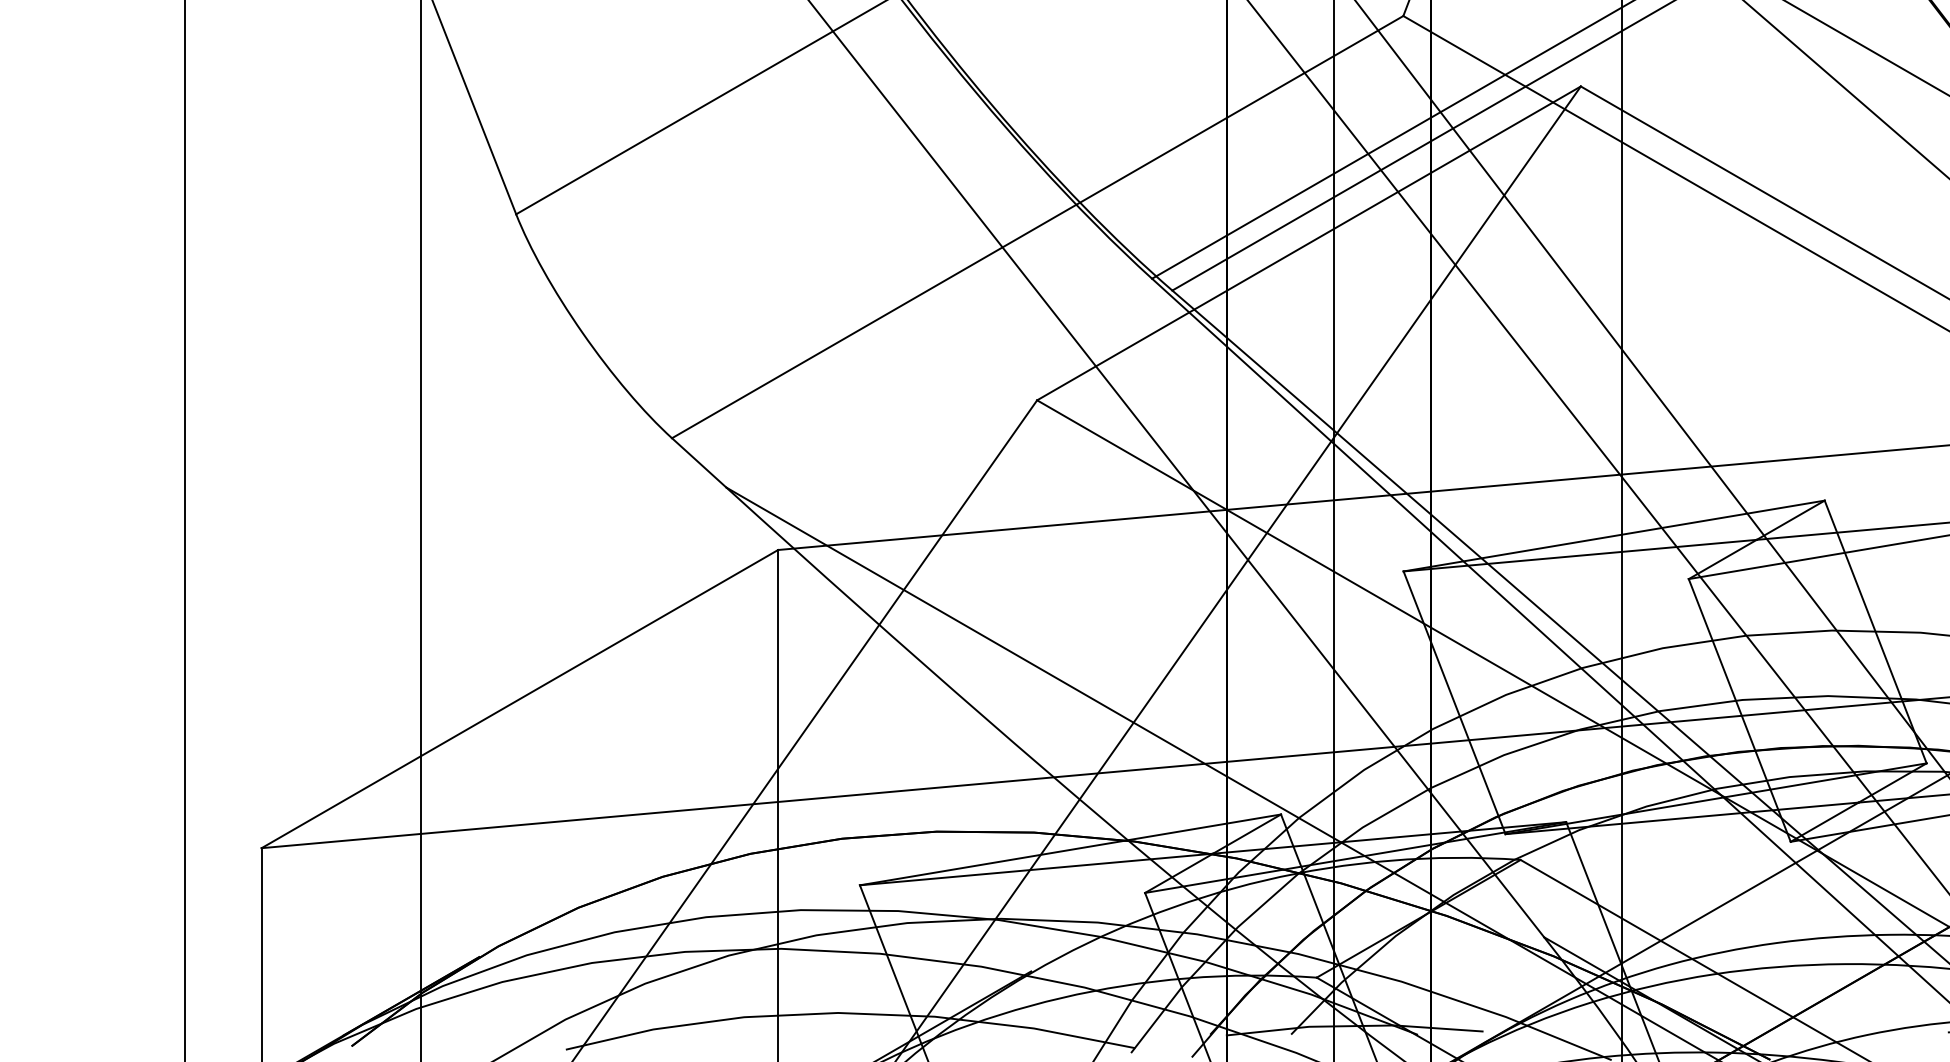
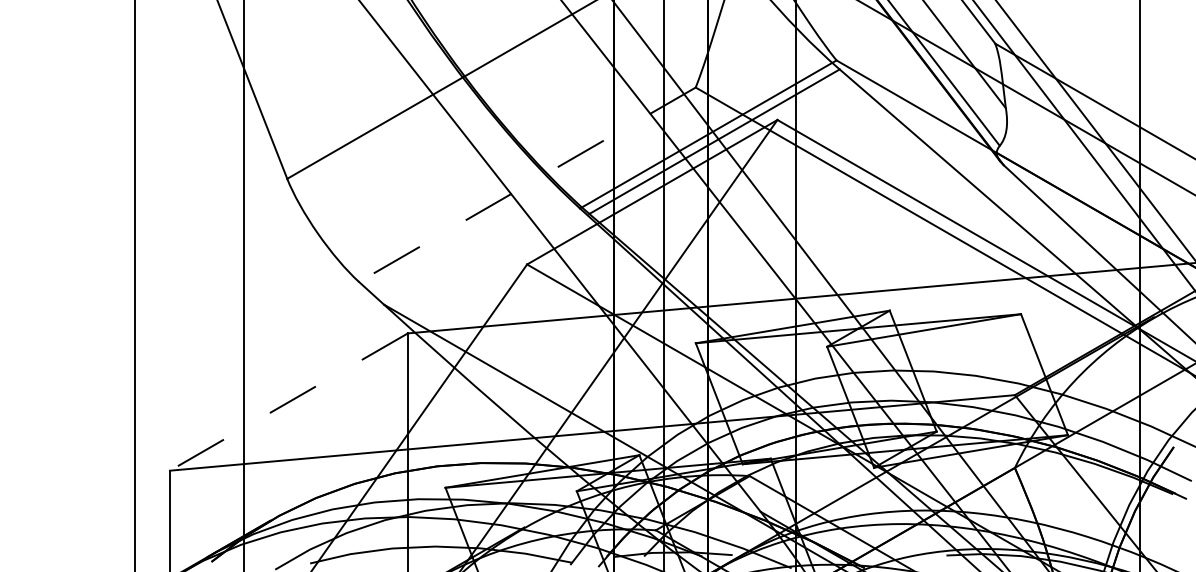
line: (1035, 228) -> (526, 185), solid -> dashed
line: (518, 700) -> (288, 402), solid -> dashed

